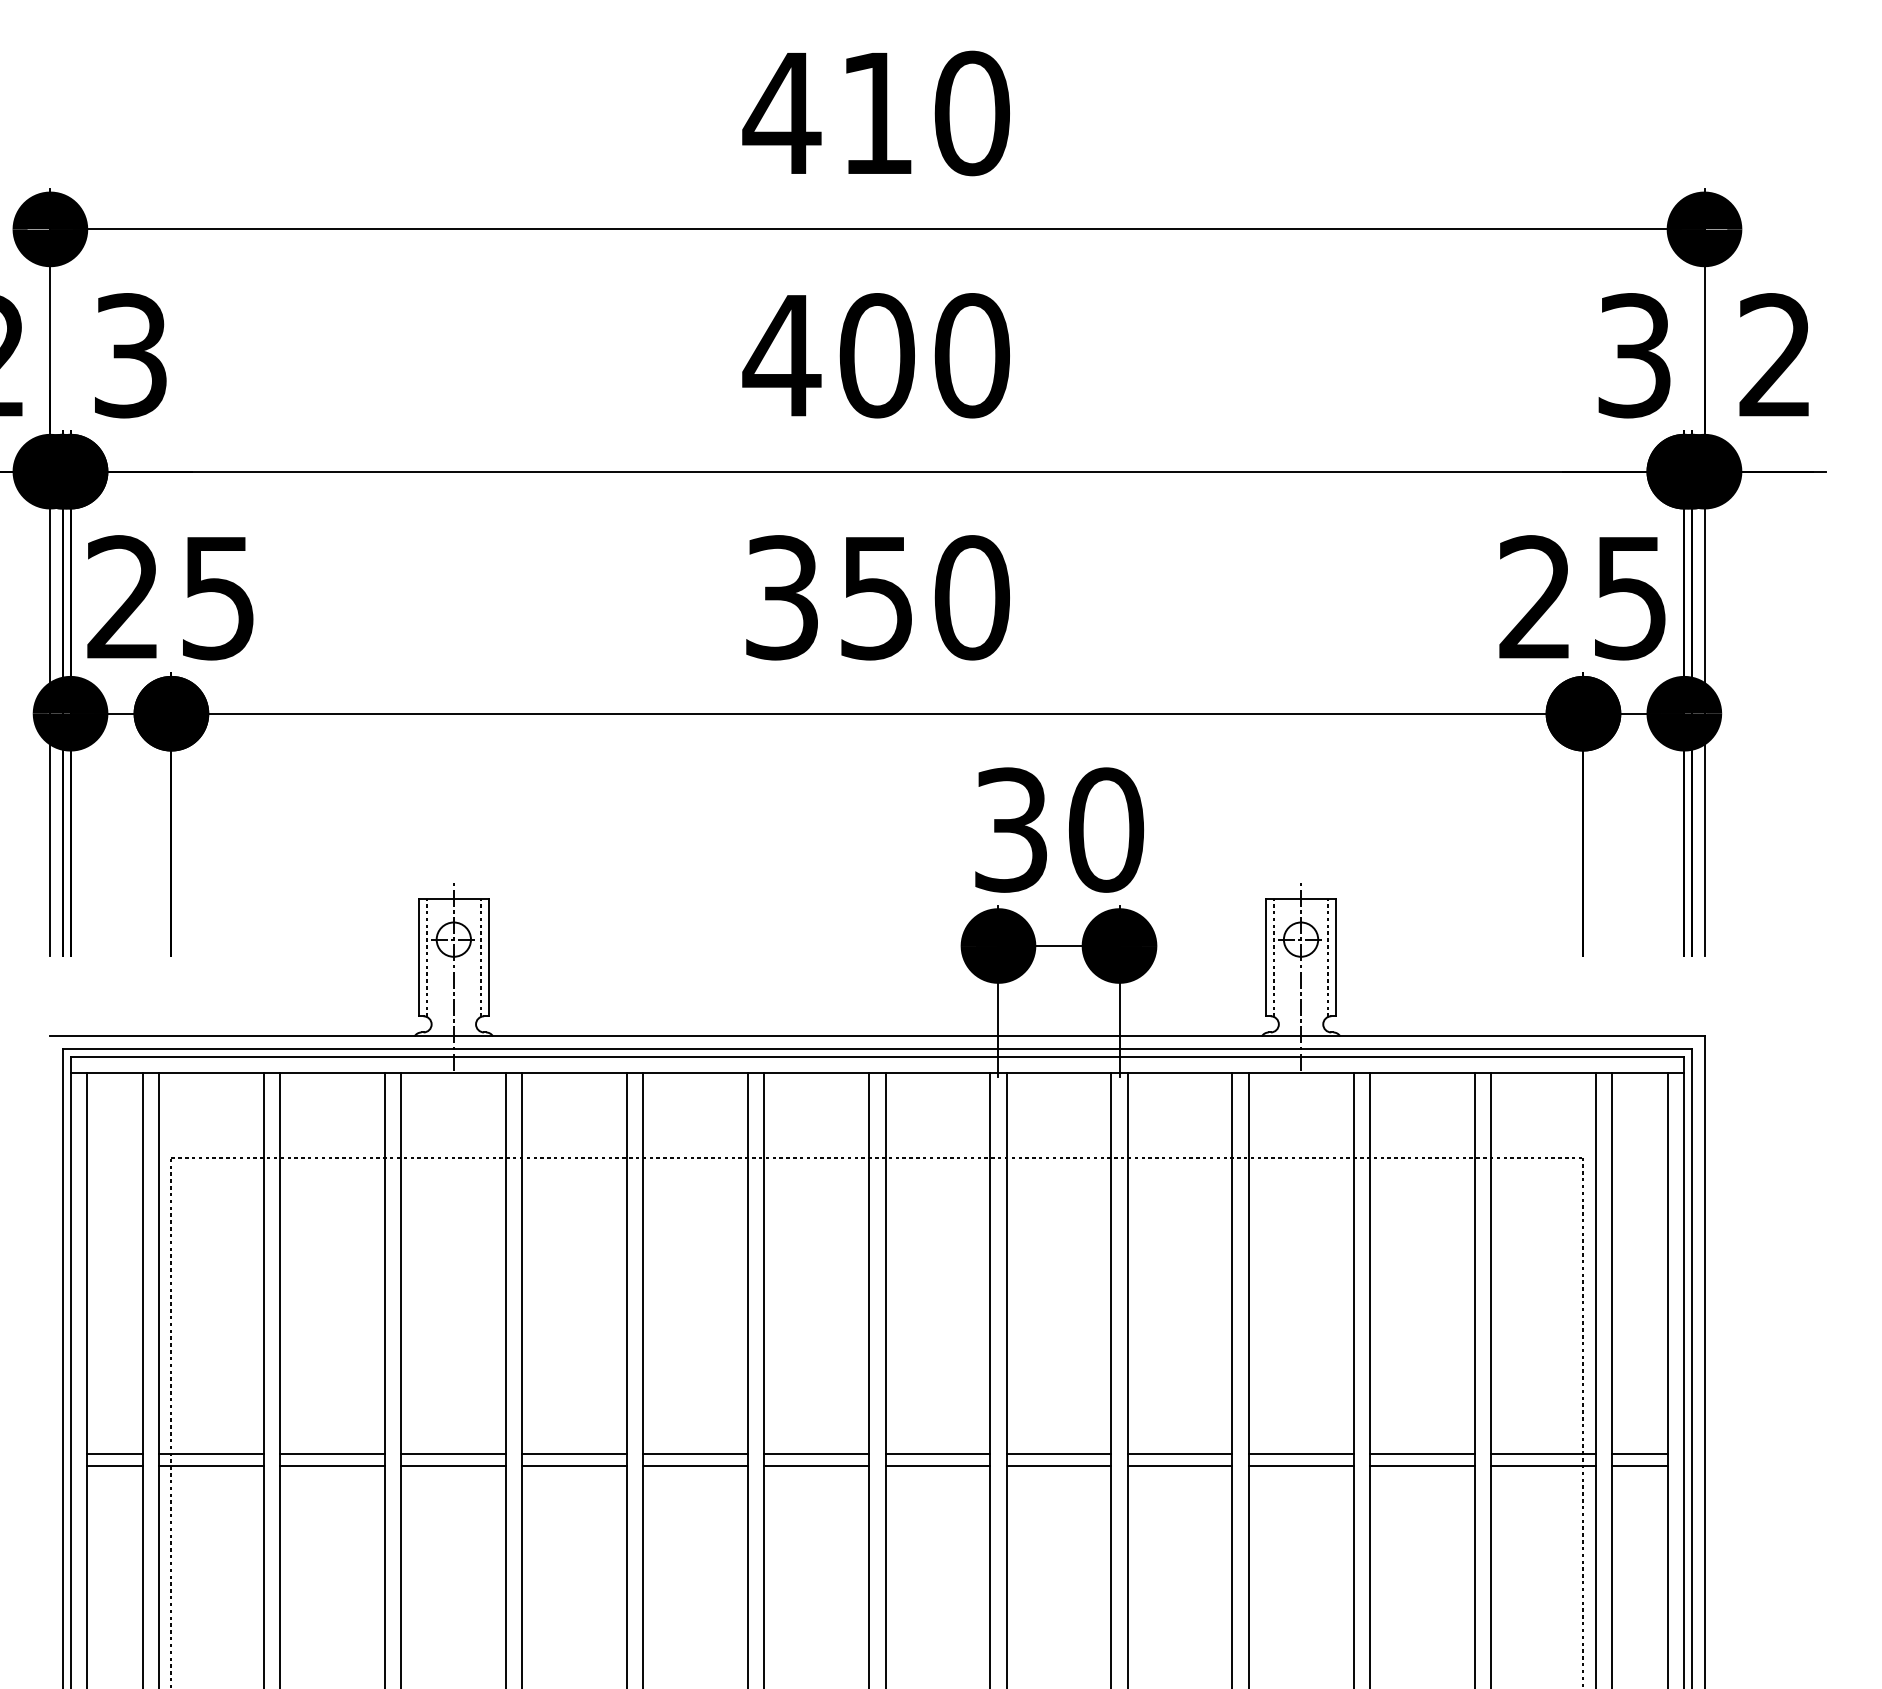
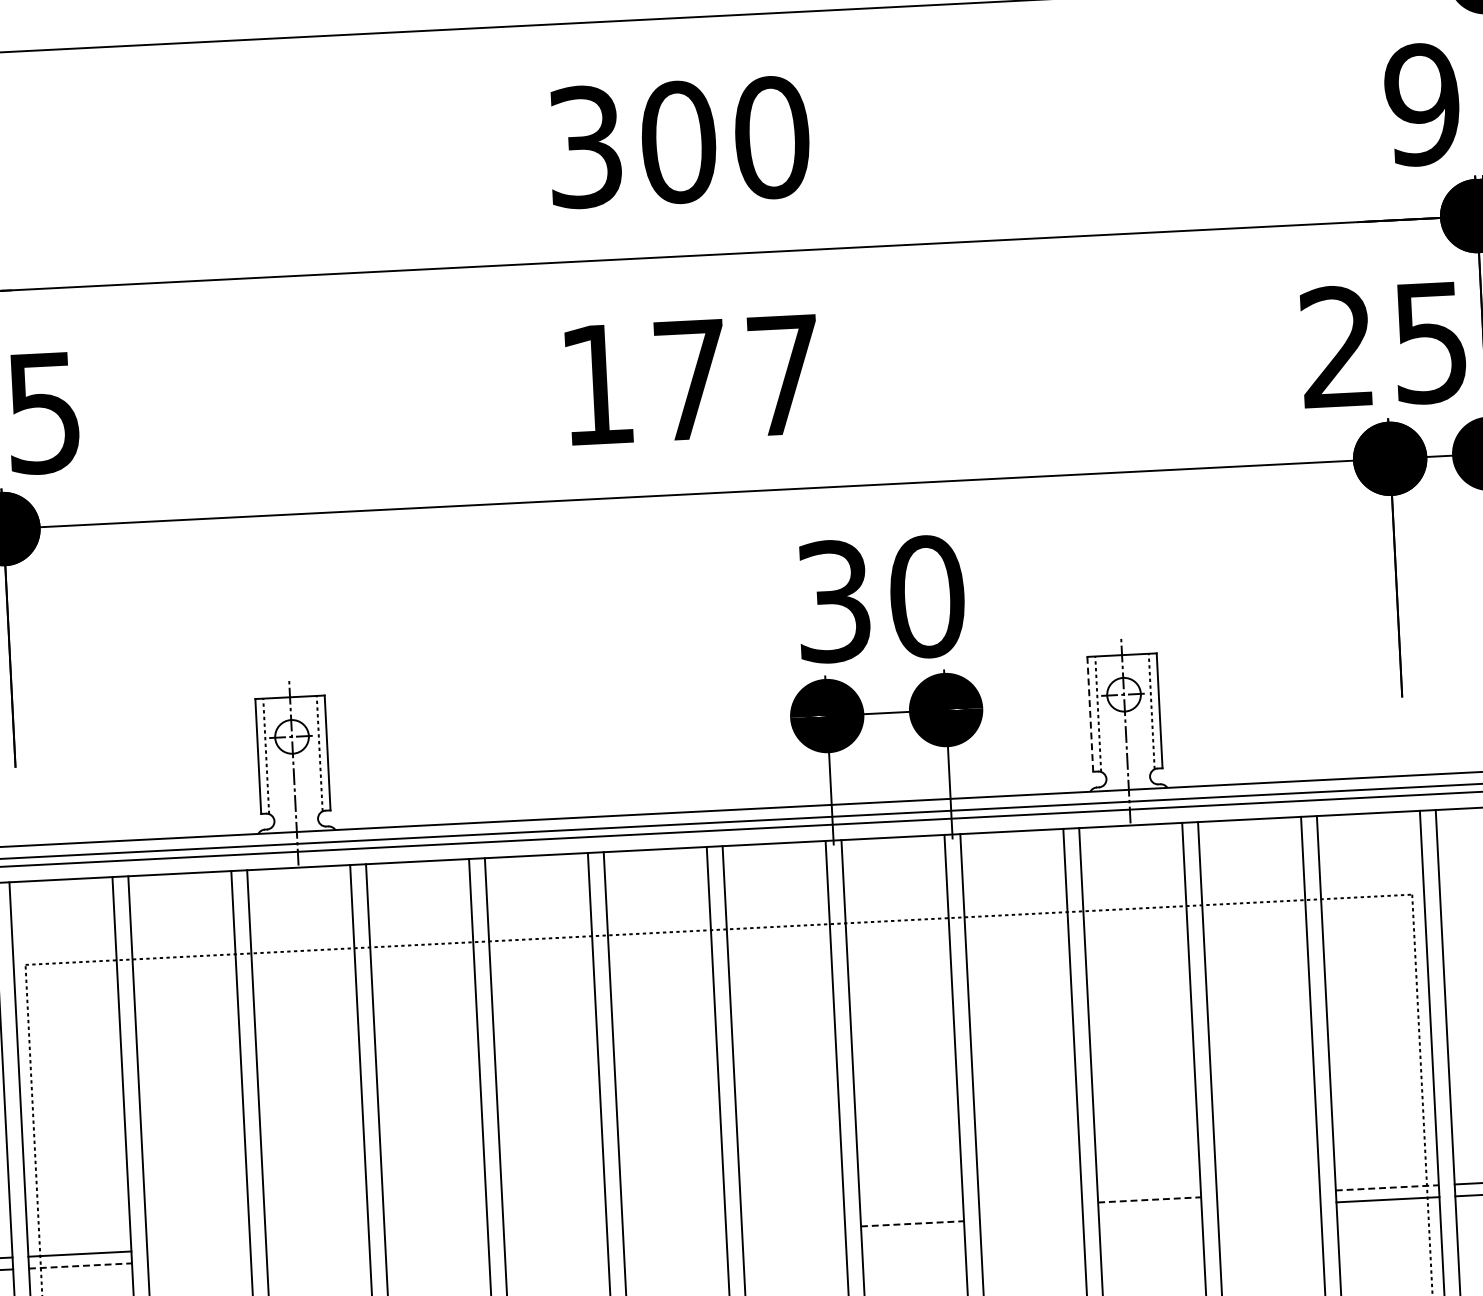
text: (781, 355) -> (584, 146), 400 -> 300
text: (1633, 355) -> (1421, 104), 3 -> 9
text: (877, 597) -> (691, 379), 350 -> 177
line: (1265, 957) -> (1090, 714), solid -> dashed
line: (332, 1454) -> (198, 1248), removed
line: (453, 1454) -> (317, 1242), removed
line: (574, 1454) -> (436, 1236), removed
line: (695, 1454) -> (554, 1230), removed
line: (816, 1454) -> (673, 1224), removed
line: (937, 1454) -> (792, 1218), removed
line: (1058, 1454) -> (911, 1212), removed
line: (1179, 1454) -> (1030, 1206), removed
line: (1301, 1454) -> (1150, 1200), solid -> dashed
line: (1421, 1454) -> (1267, 1194), removed
line: (1543, 1454) -> (1387, 1188), solid -> dashed
line: (212, 1466) -> (81, 1266), solid -> dashed
line: (332, 1466) -> (199, 1260), removed
line: (453, 1466) -> (317, 1254), removed
line: (574, 1466) -> (436, 1248), removed
line: (695, 1466) -> (555, 1242), removed
line: (816, 1466) -> (674, 1236), removed
line: (937, 1466) -> (793, 1230), removed
line: (1059, 1466) -> (913, 1224), solid -> dashed
line: (1179, 1466) -> (1030, 1218), removed
line: (1300, 1466) -> (1149, 1212), removed
line: (1421, 1466) -> (1268, 1206), removed

